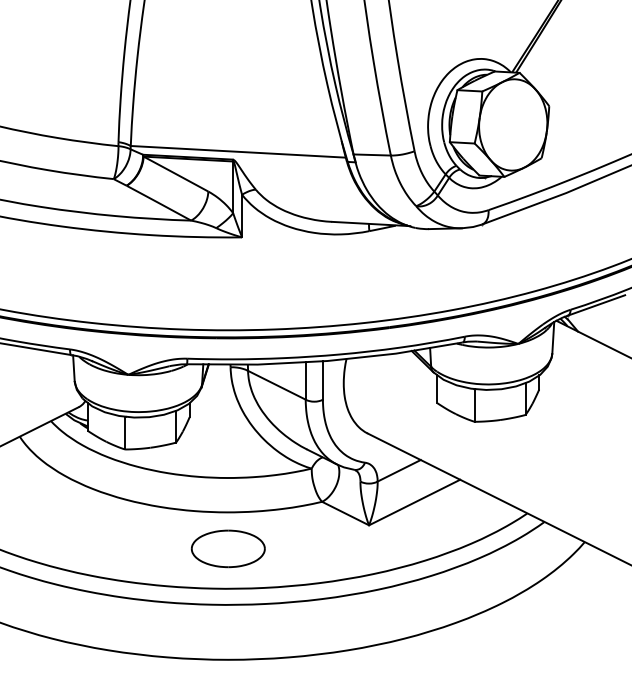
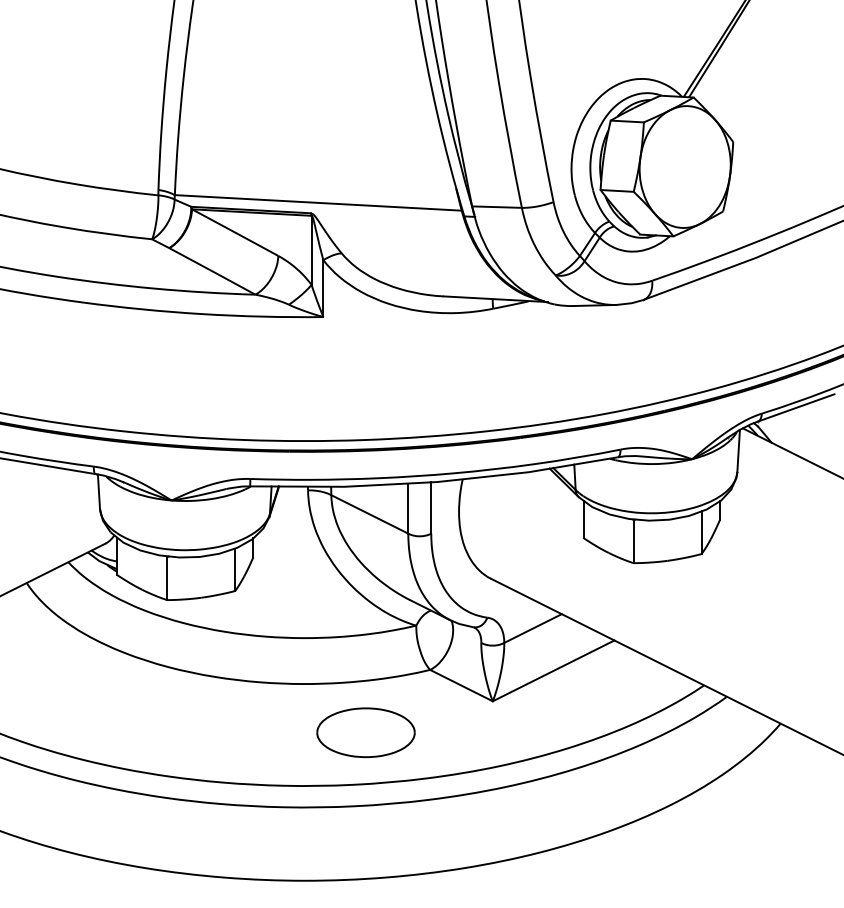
part: (227, 548) -> (365, 732), moved

